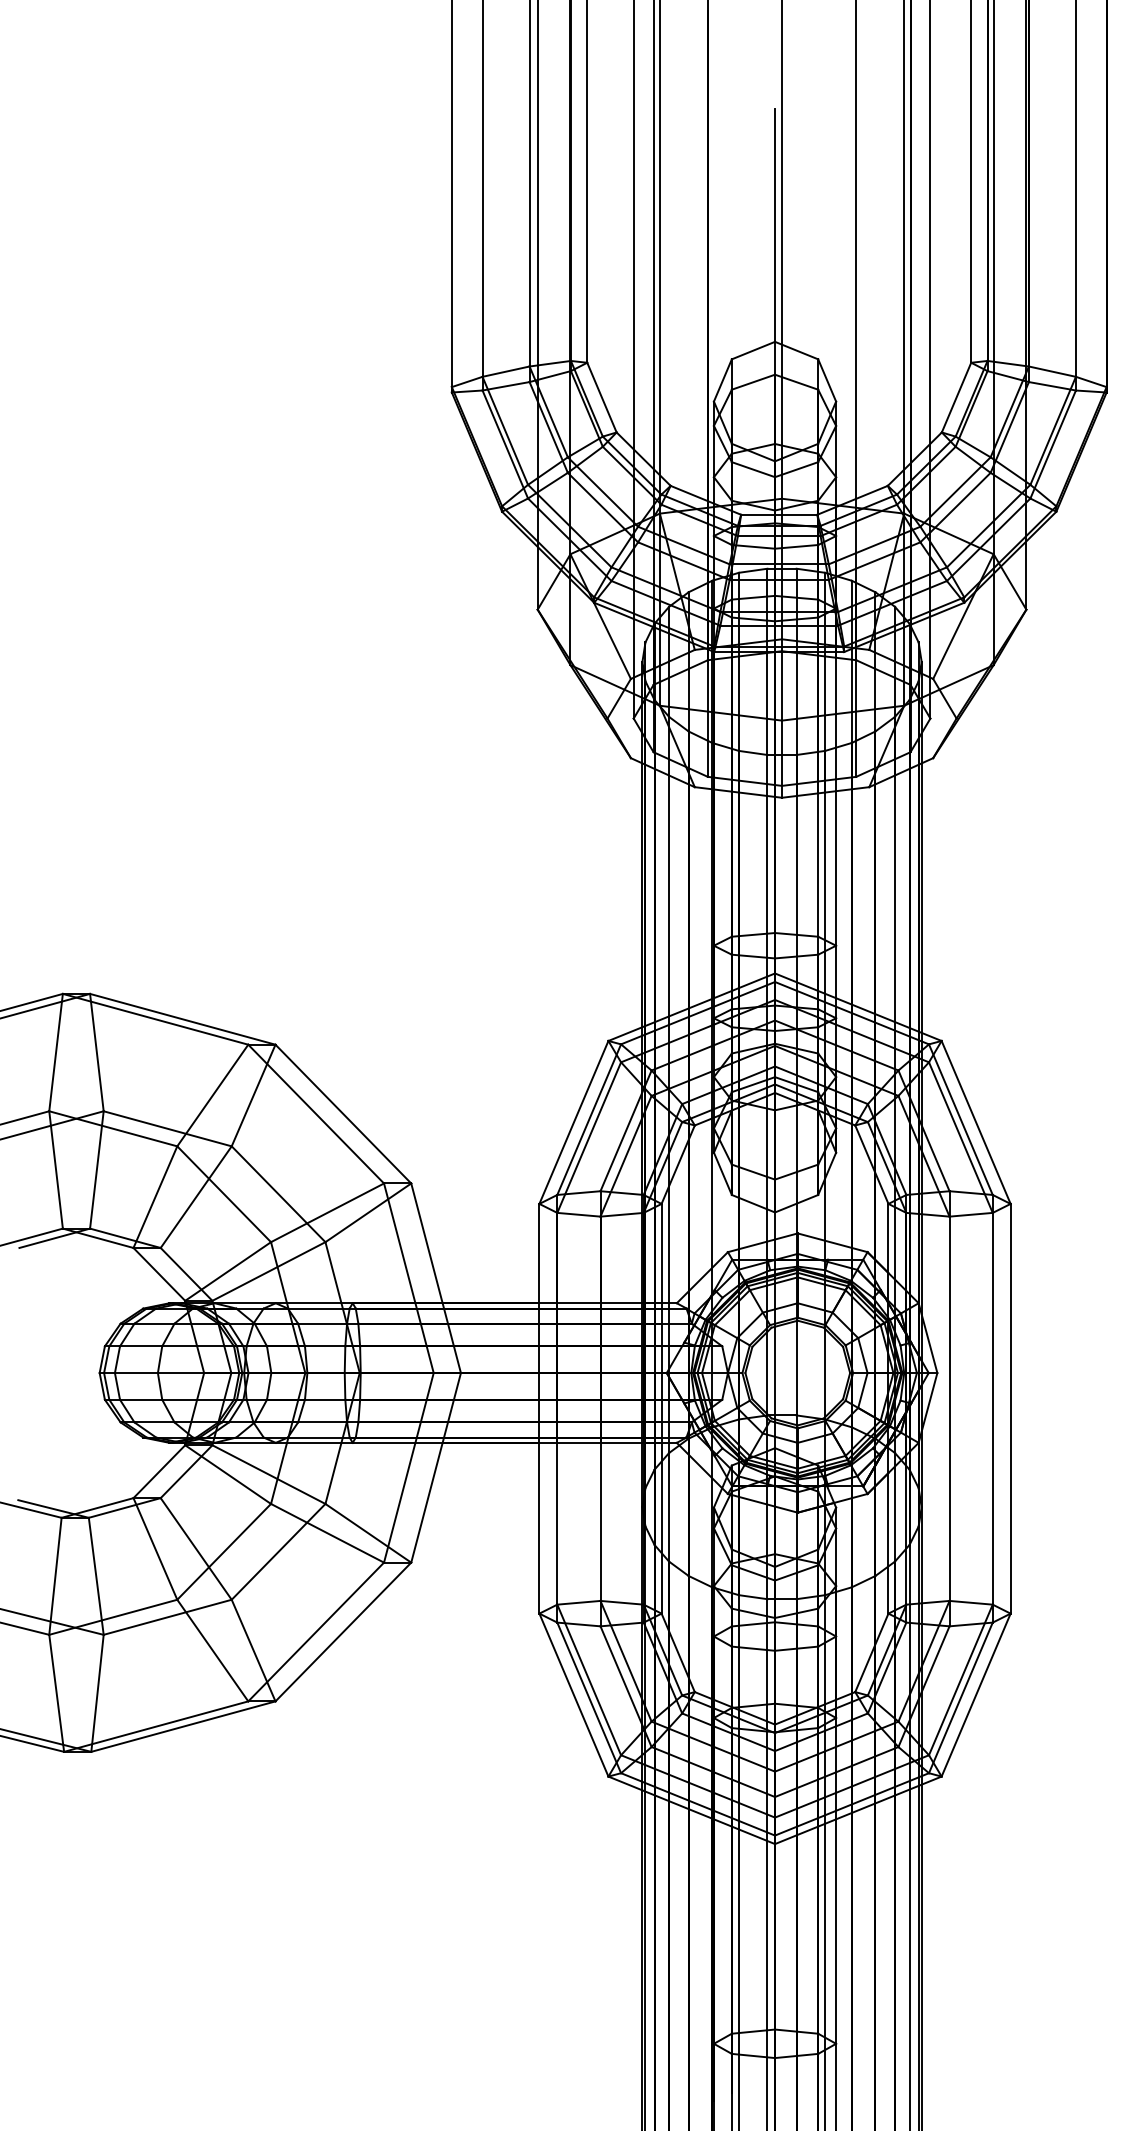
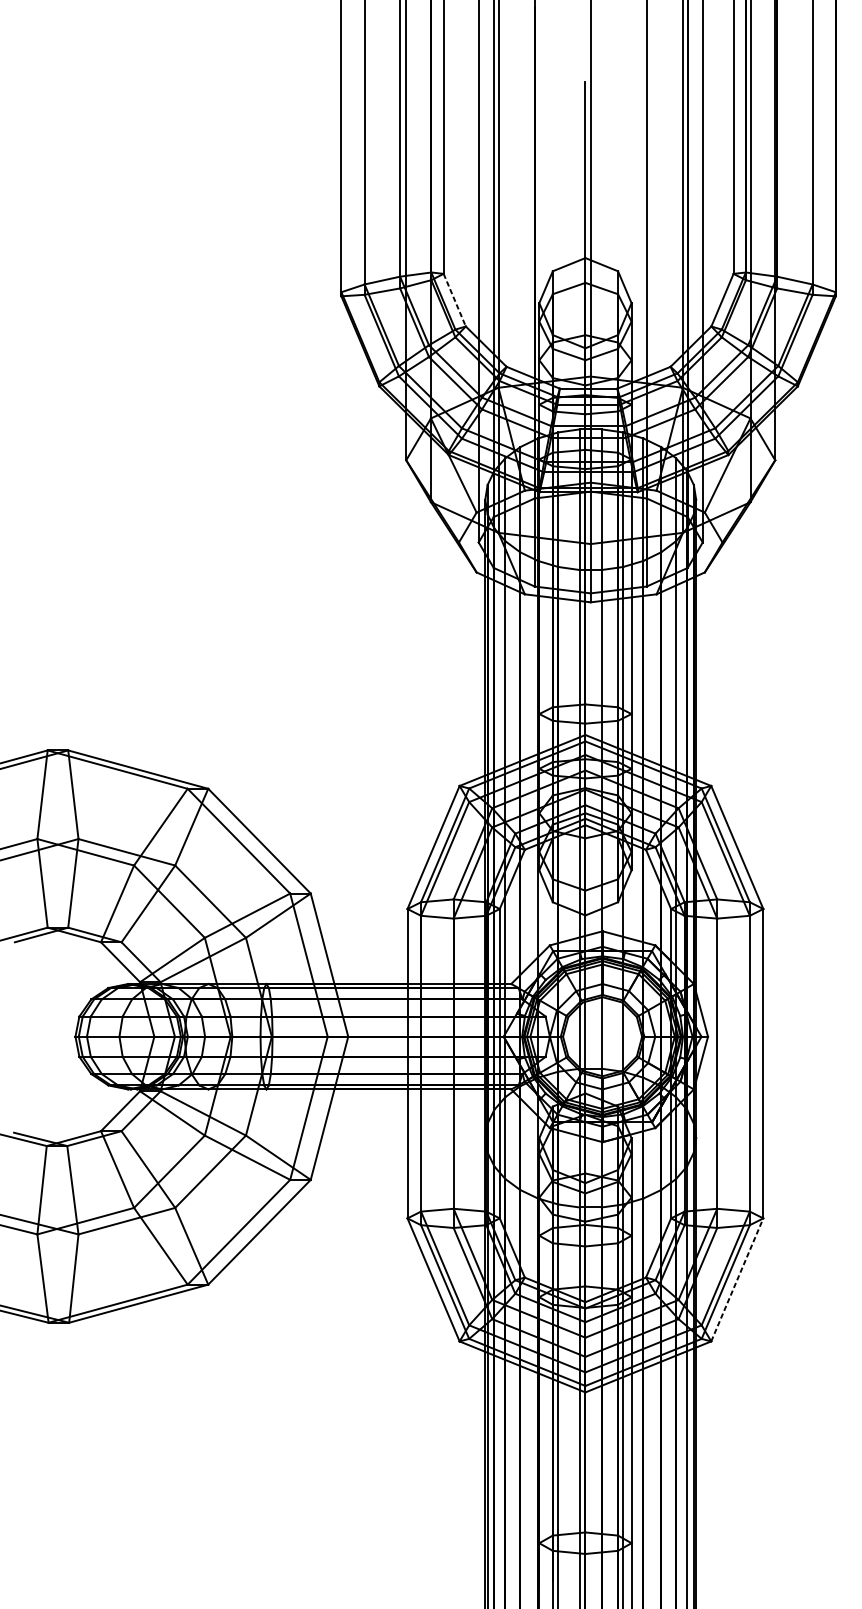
line: (601, 397) -> (454, 300), solid -> dashed
line: (976, 1694) -> (737, 1279), solid -> dashed

